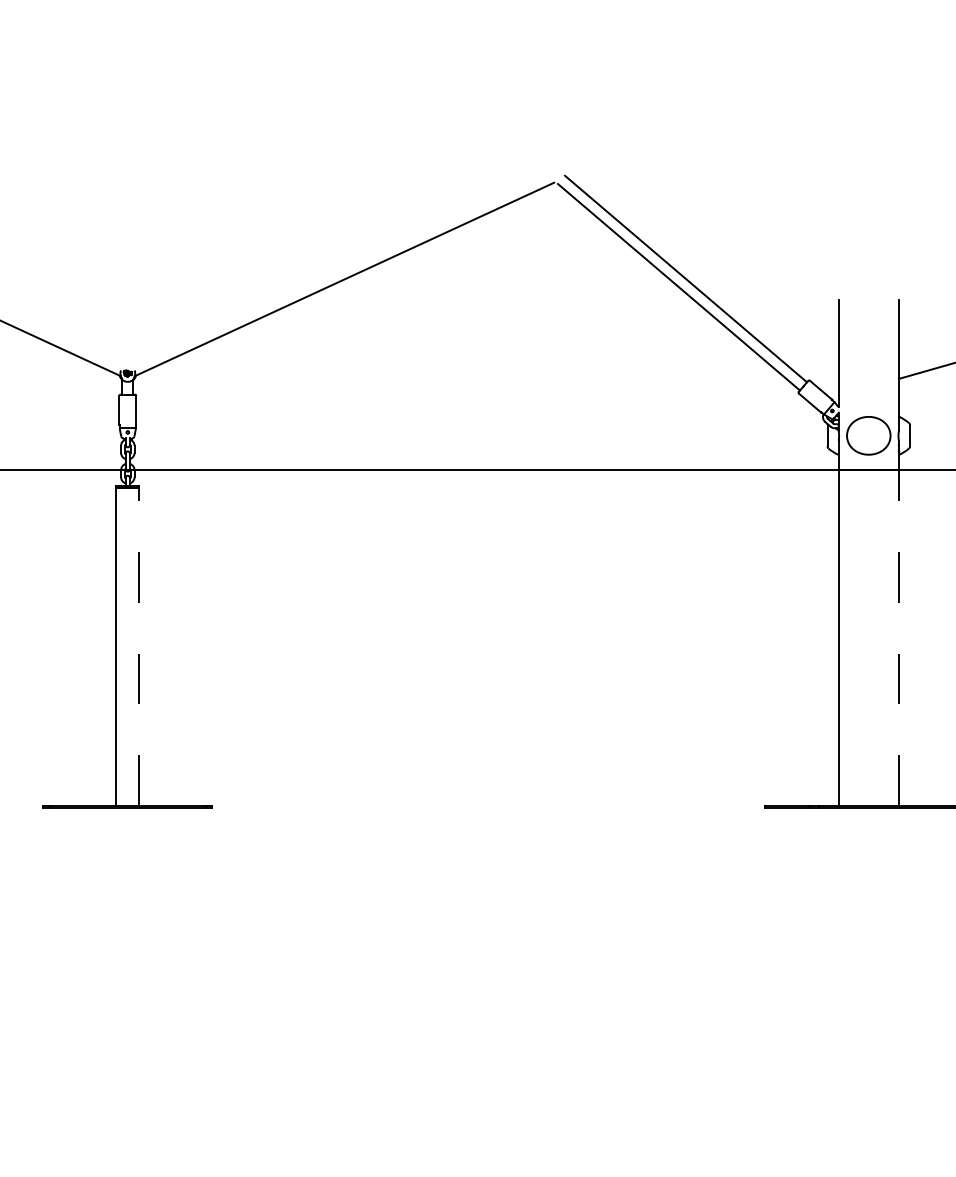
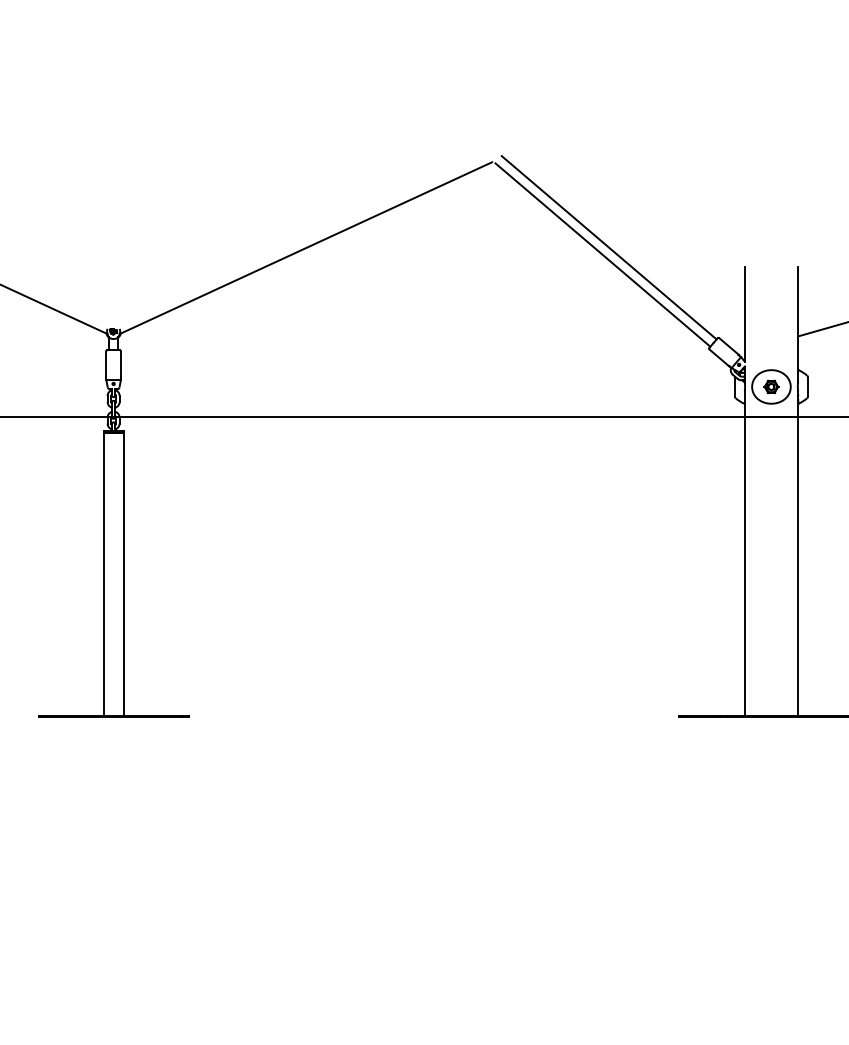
part: (868, 435) -> (771, 386), added
line: (898, 637) -> (797, 566), dashed -> solid
line: (139, 646) -> (123, 573), dashed -> solid

